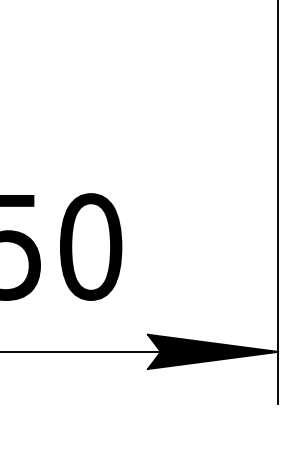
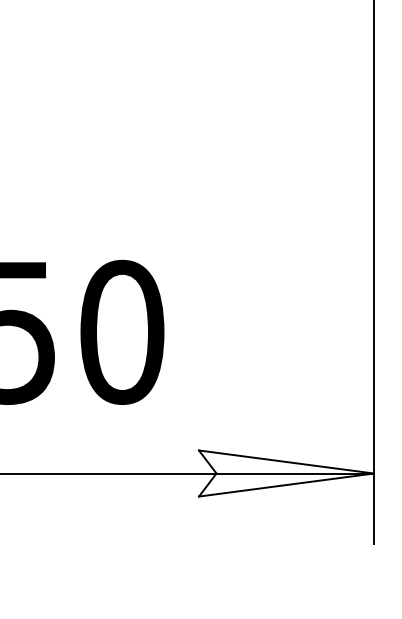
fill: (213, 351) -> (287, 473), removed

